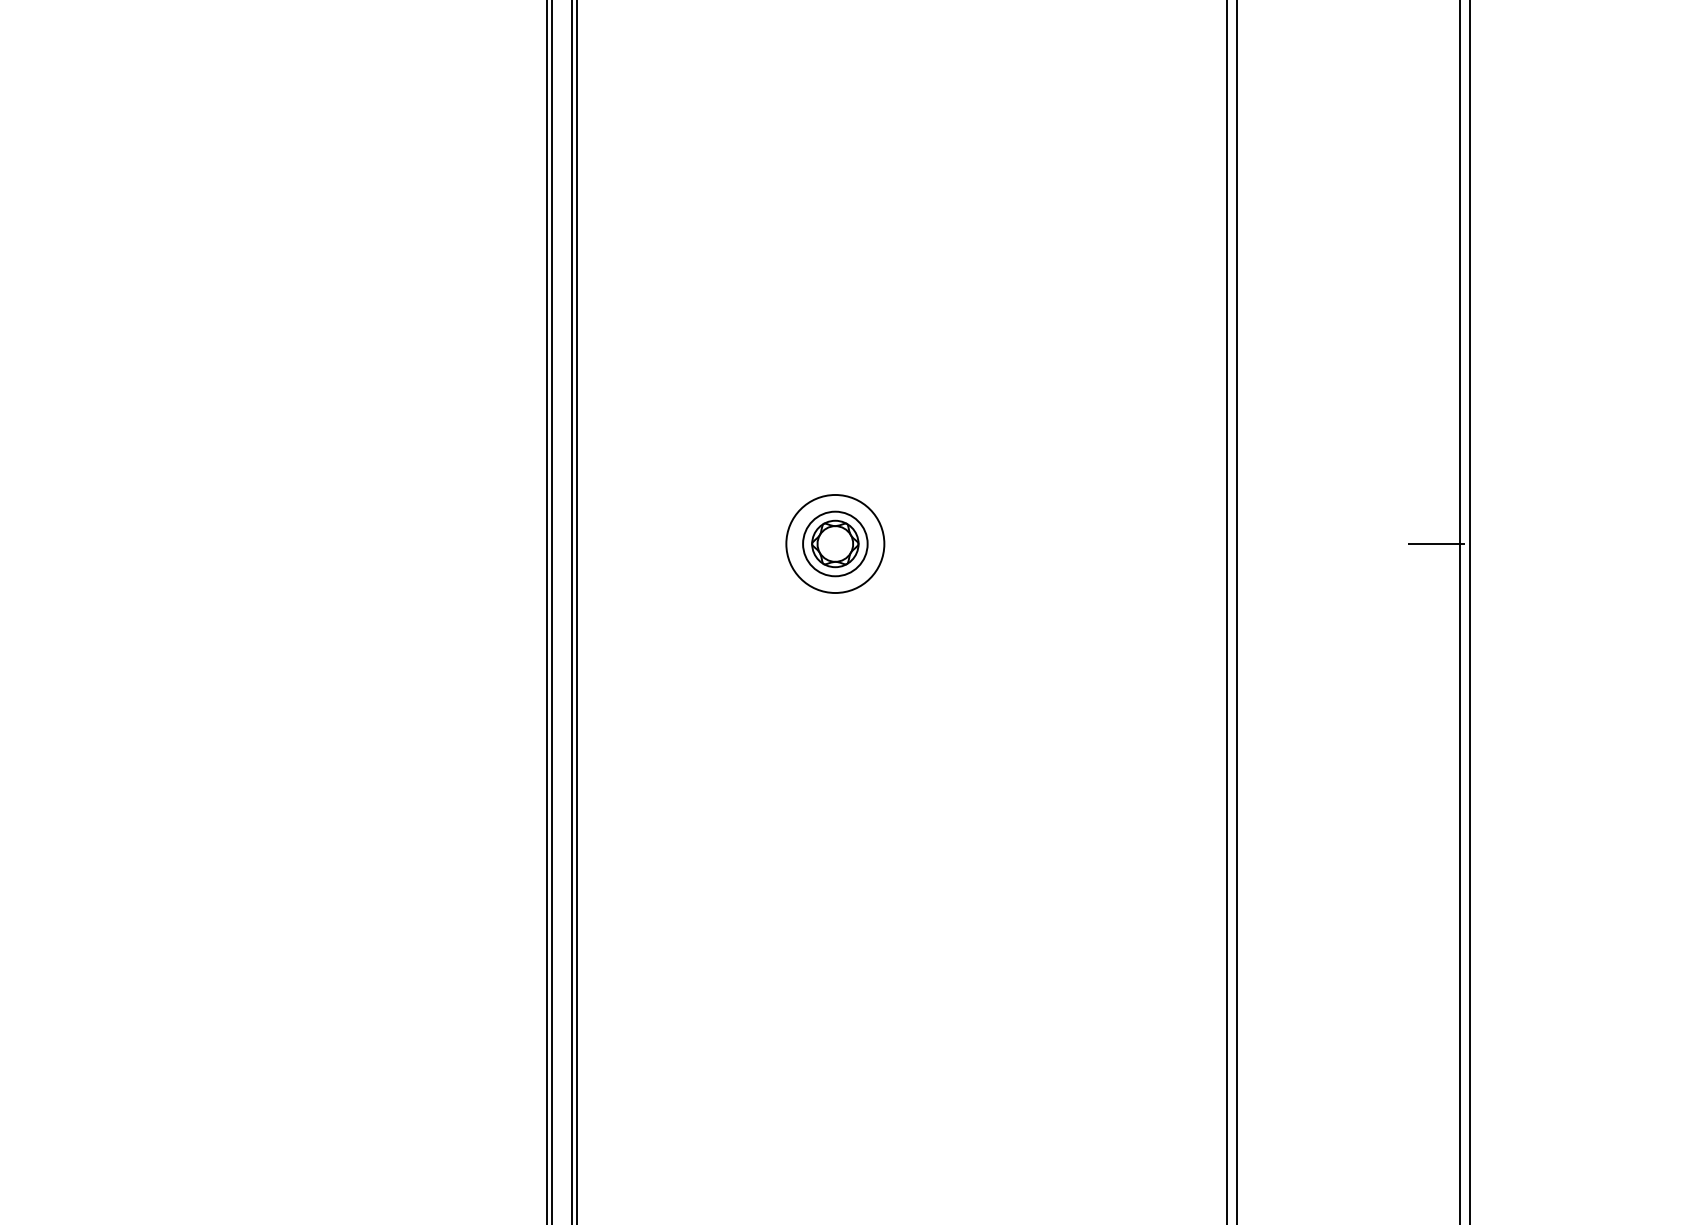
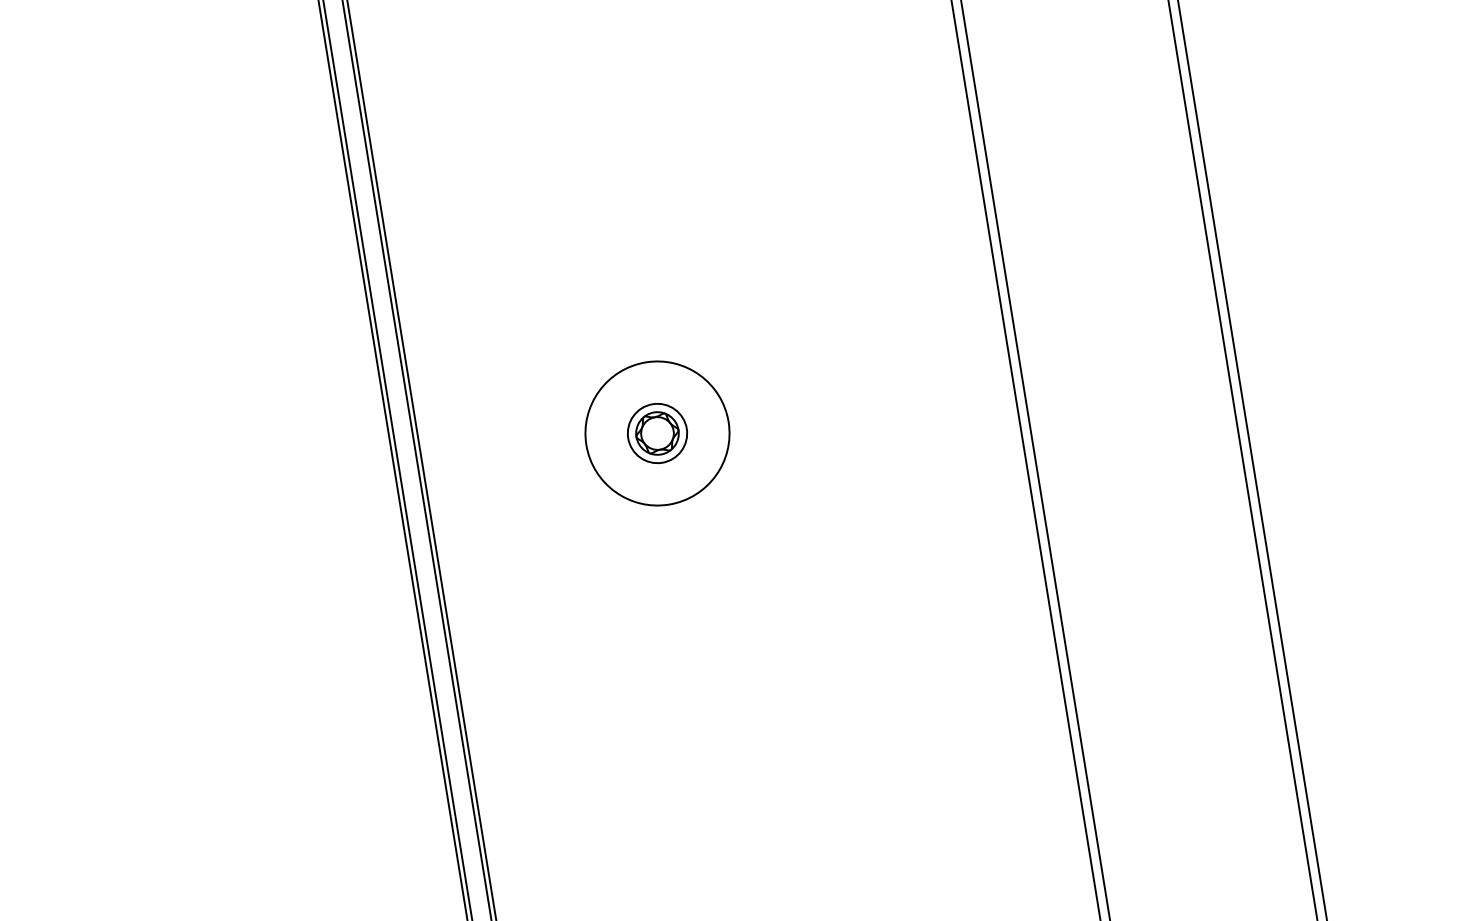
circle: (835, 543) -> (657, 433), size x1.6
line: (1435, 543) -> (1201, 344), removed

